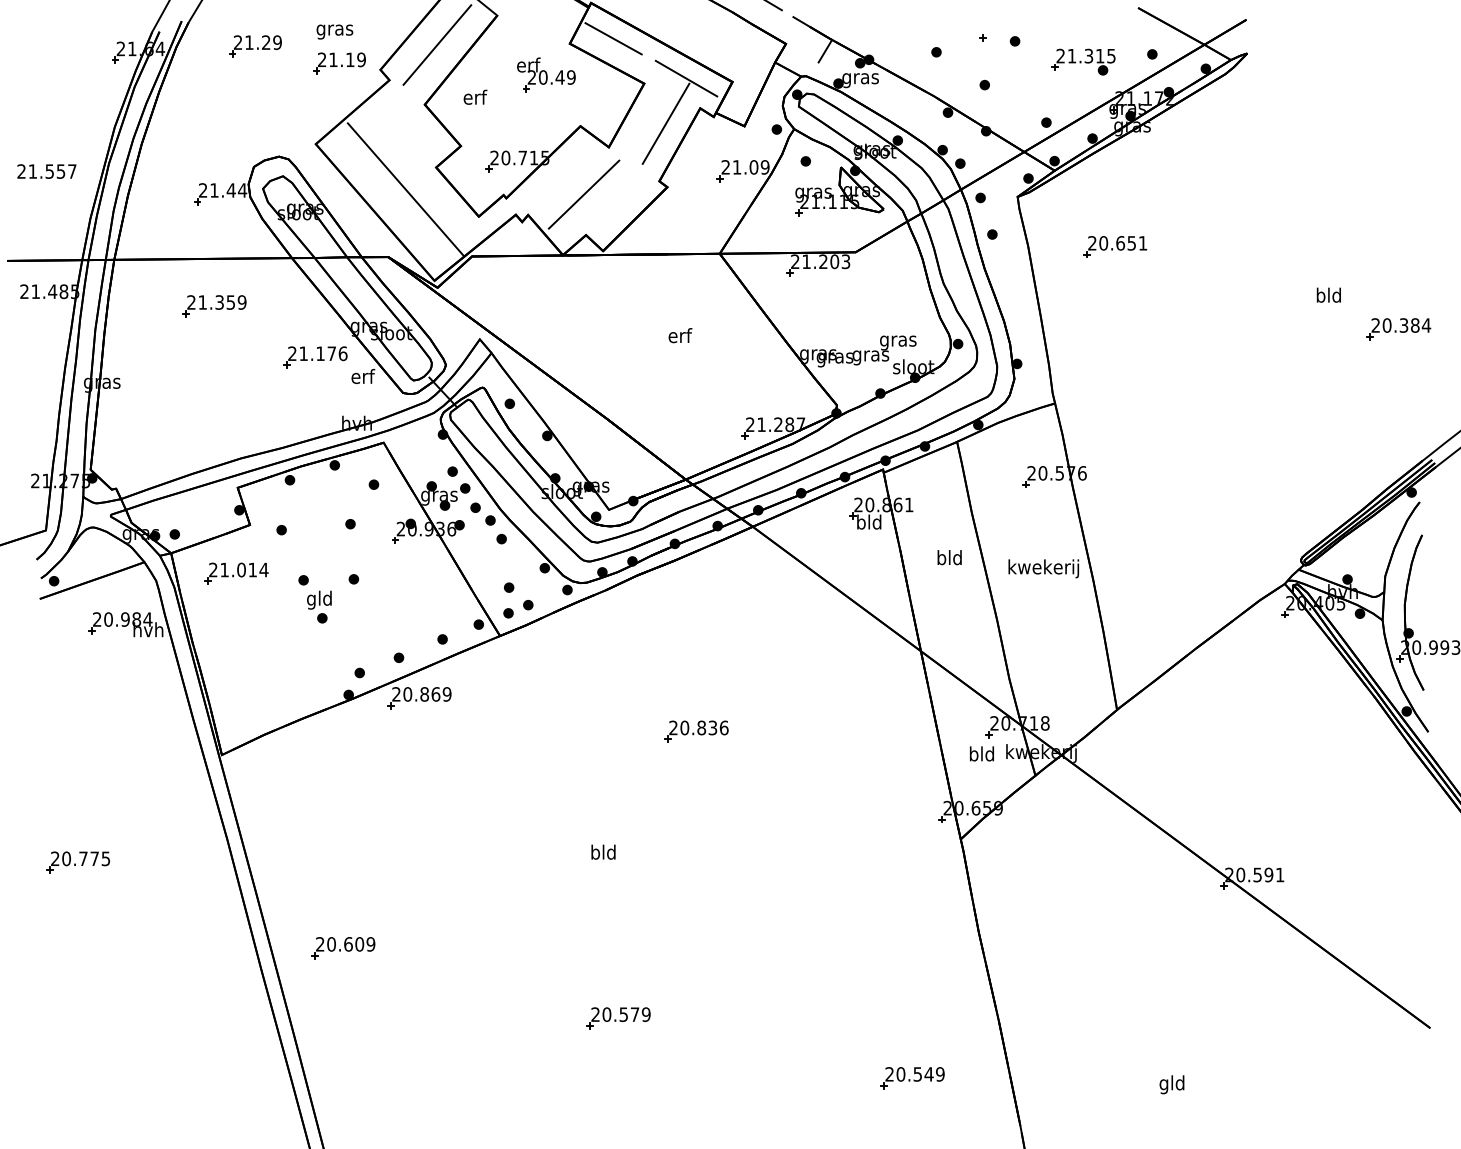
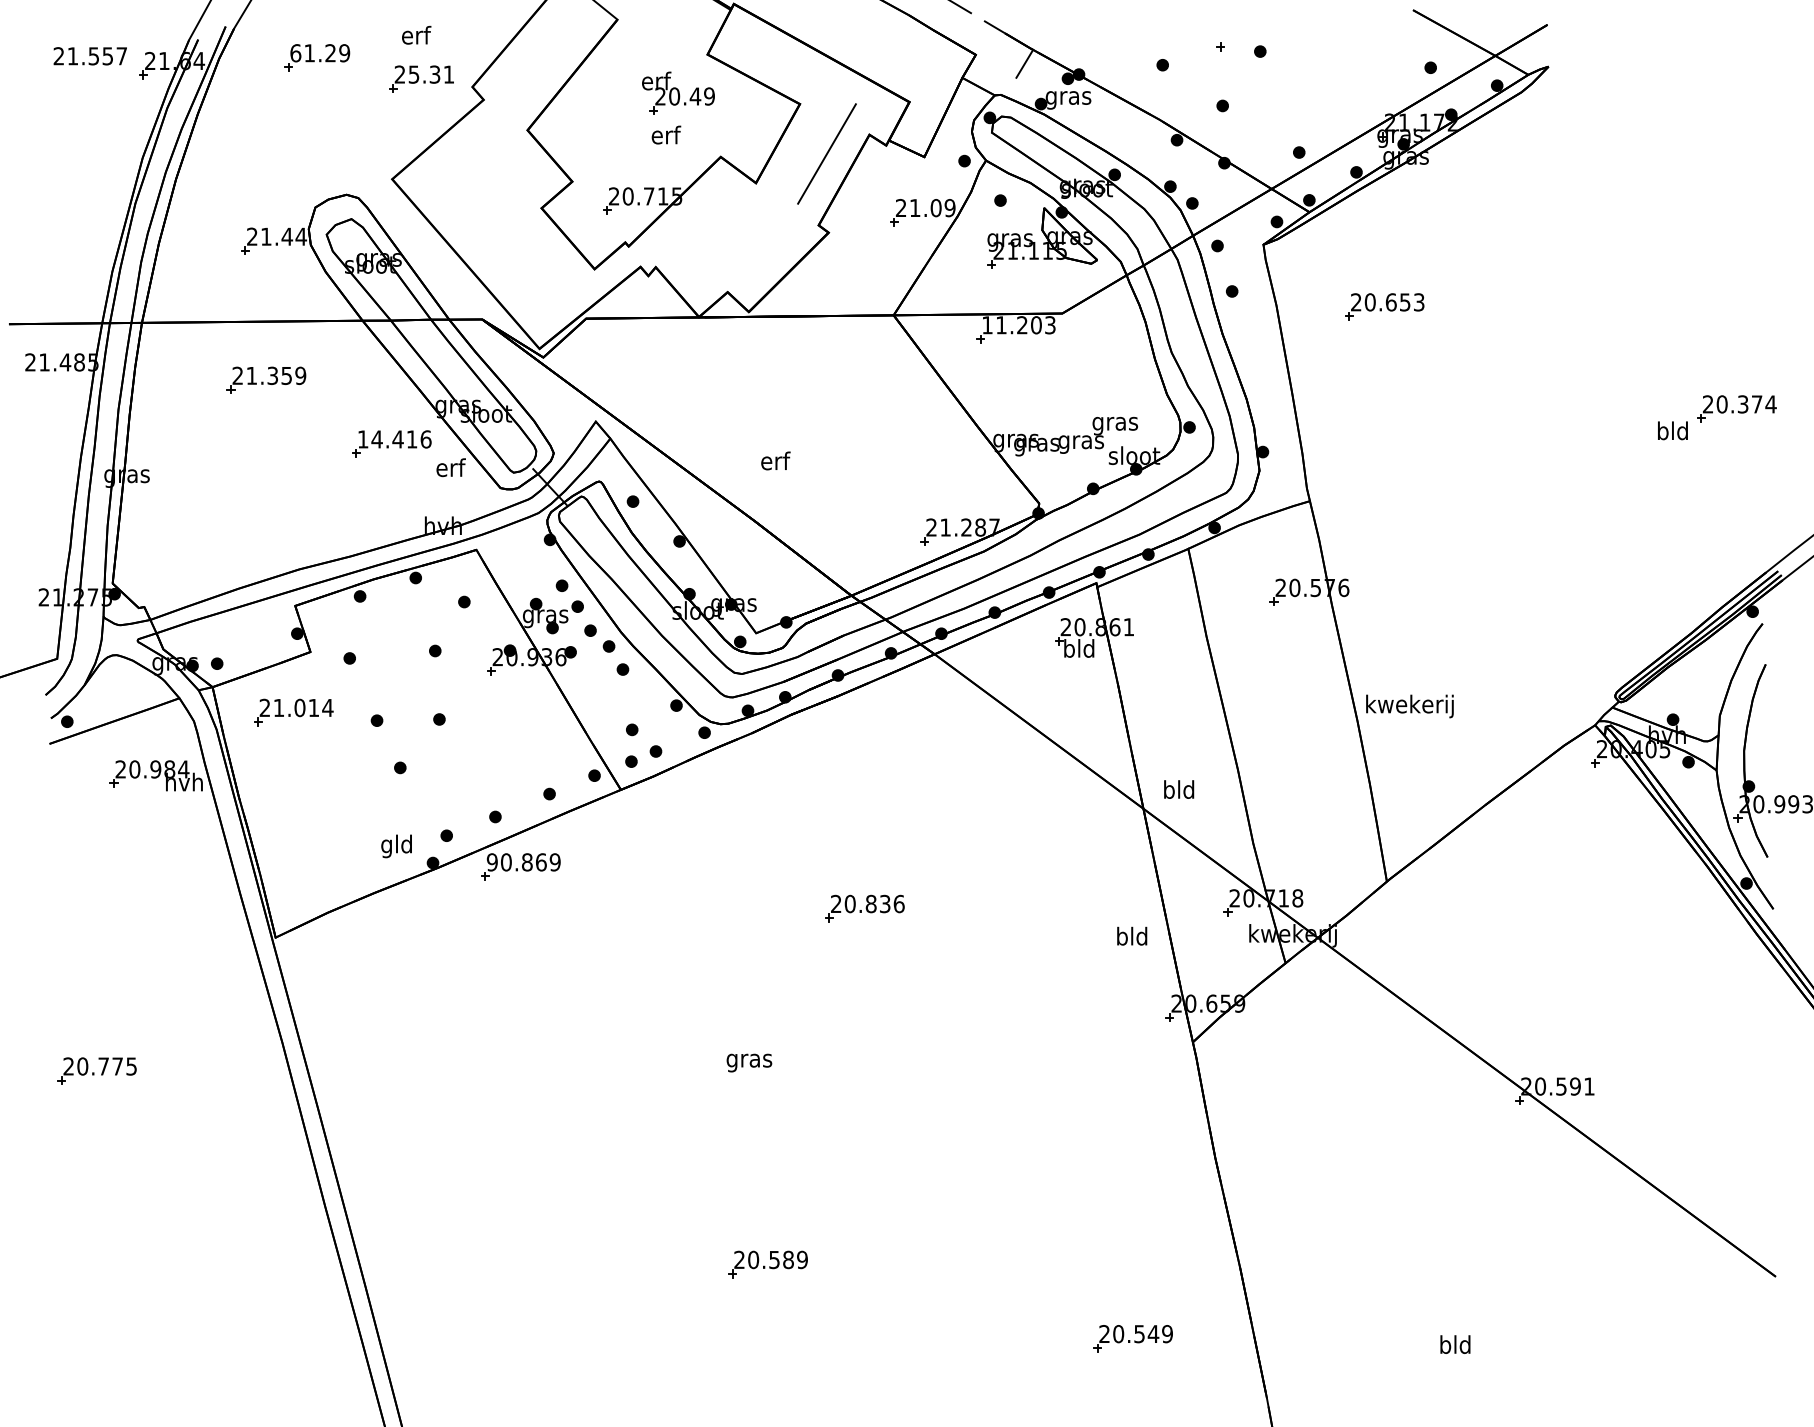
text: (334, 29) -> (415, 37), gras -> erf
line: (613, 38) -> (761, 48), removed
text: (237, 42) -> (295, 53), 21.29 -> 61.29
line: (437, 44) -> (543, 55), removed
text: (347, 59) -> (431, 74), 21.19 -> 25.31
part: (1083, 61) -> (1345, 76), removed
line: (686, 78) -> (852, 97), removed
text: (475, 96) -> (666, 134), moved
text: (46, 171) -> (89, 56), moved
line: (405, 189) -> (503, 235), removed
line: (583, 194) -> (724, 241), removed
text: (1143, 243) -> (1419, 302), 20.651 -> 20.653
text: (795, 261) -> (987, 325), 21.203 -> 11.203
text: (1328, 294) -> (1672, 430), moved
text: (1414, 325) -> (1756, 404), 20.384 -> 20.374
text: (680, 335) -> (775, 460), moved
text: (312, 353) -> (387, 439), 21.176 -> 14.416
text: (949, 557) -> (1179, 789), moved
text: (1043, 568) -> (1409, 706), moved
text: (319, 600) -> (396, 846), moved
text: (395, 694) -> (491, 862), 20.869 -> 90.869
text: (982, 753) -> (1132, 935), moved
text: (603, 854) -> (749, 1060), bld -> gras
part: (343, 947) -> (426, 1176), removed
text: (635, 1014) -> (788, 1259), 20.579 -> 20.589
text: (1164, 1084) -> (1445, 1346), gld -> bld

